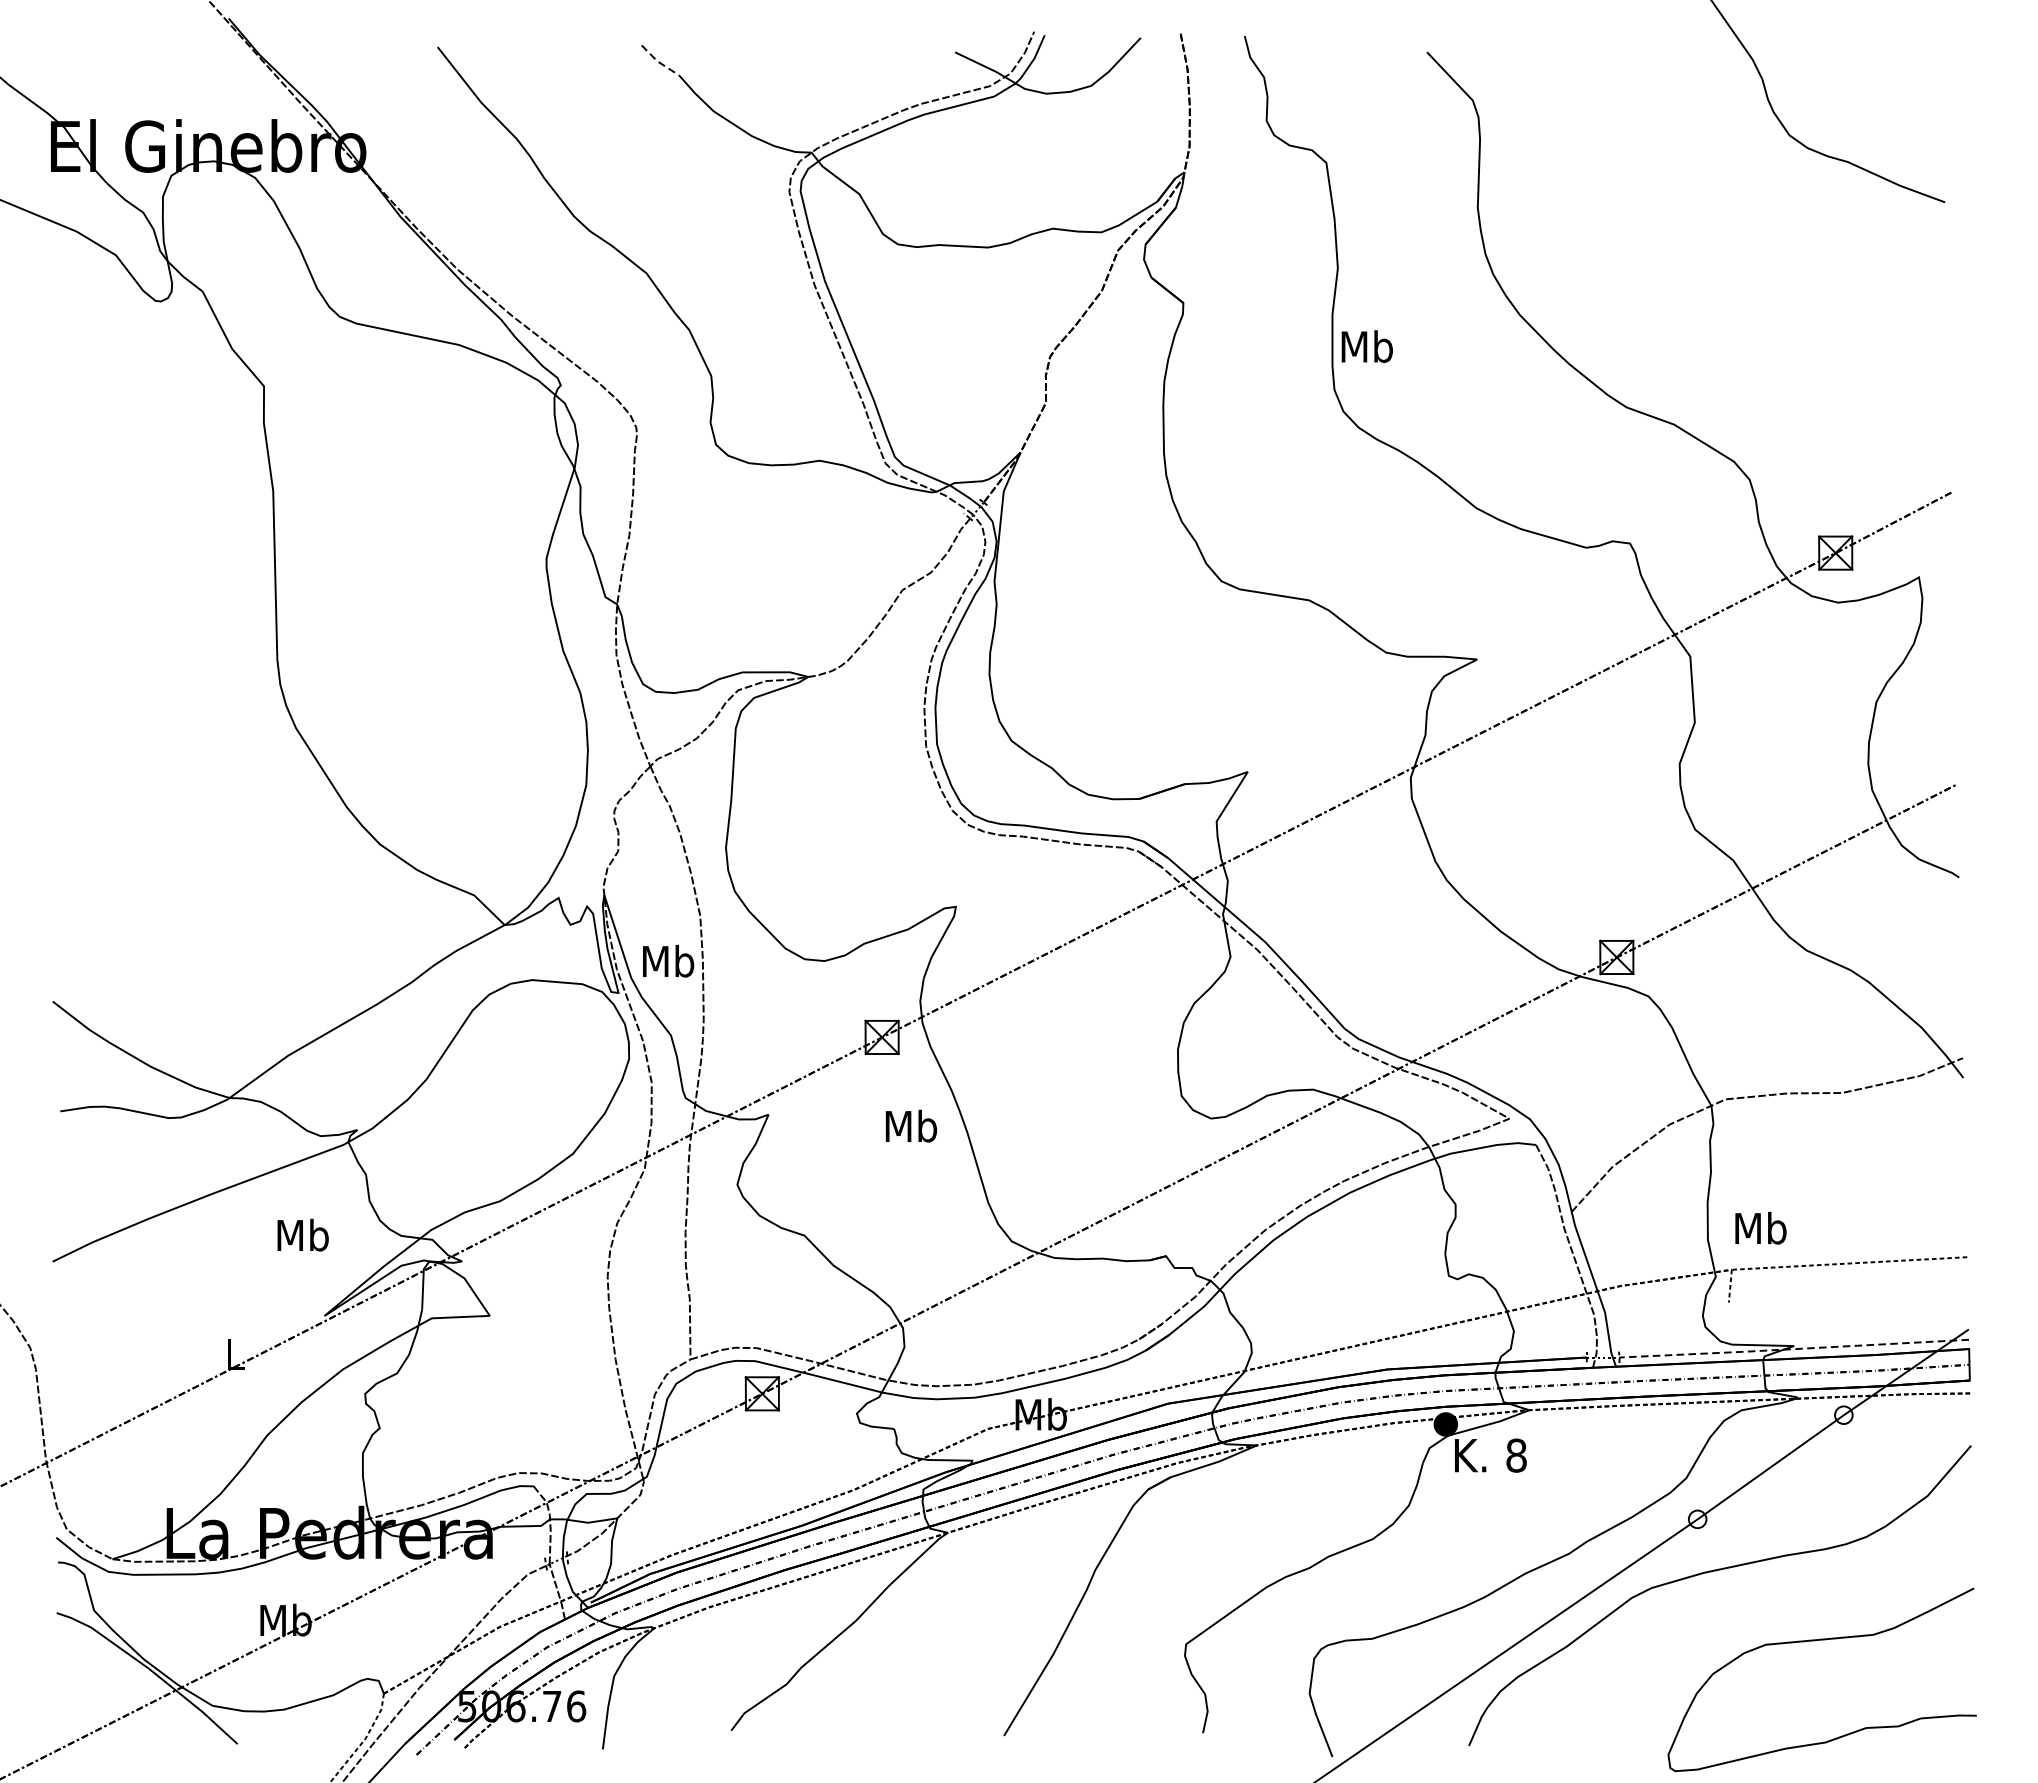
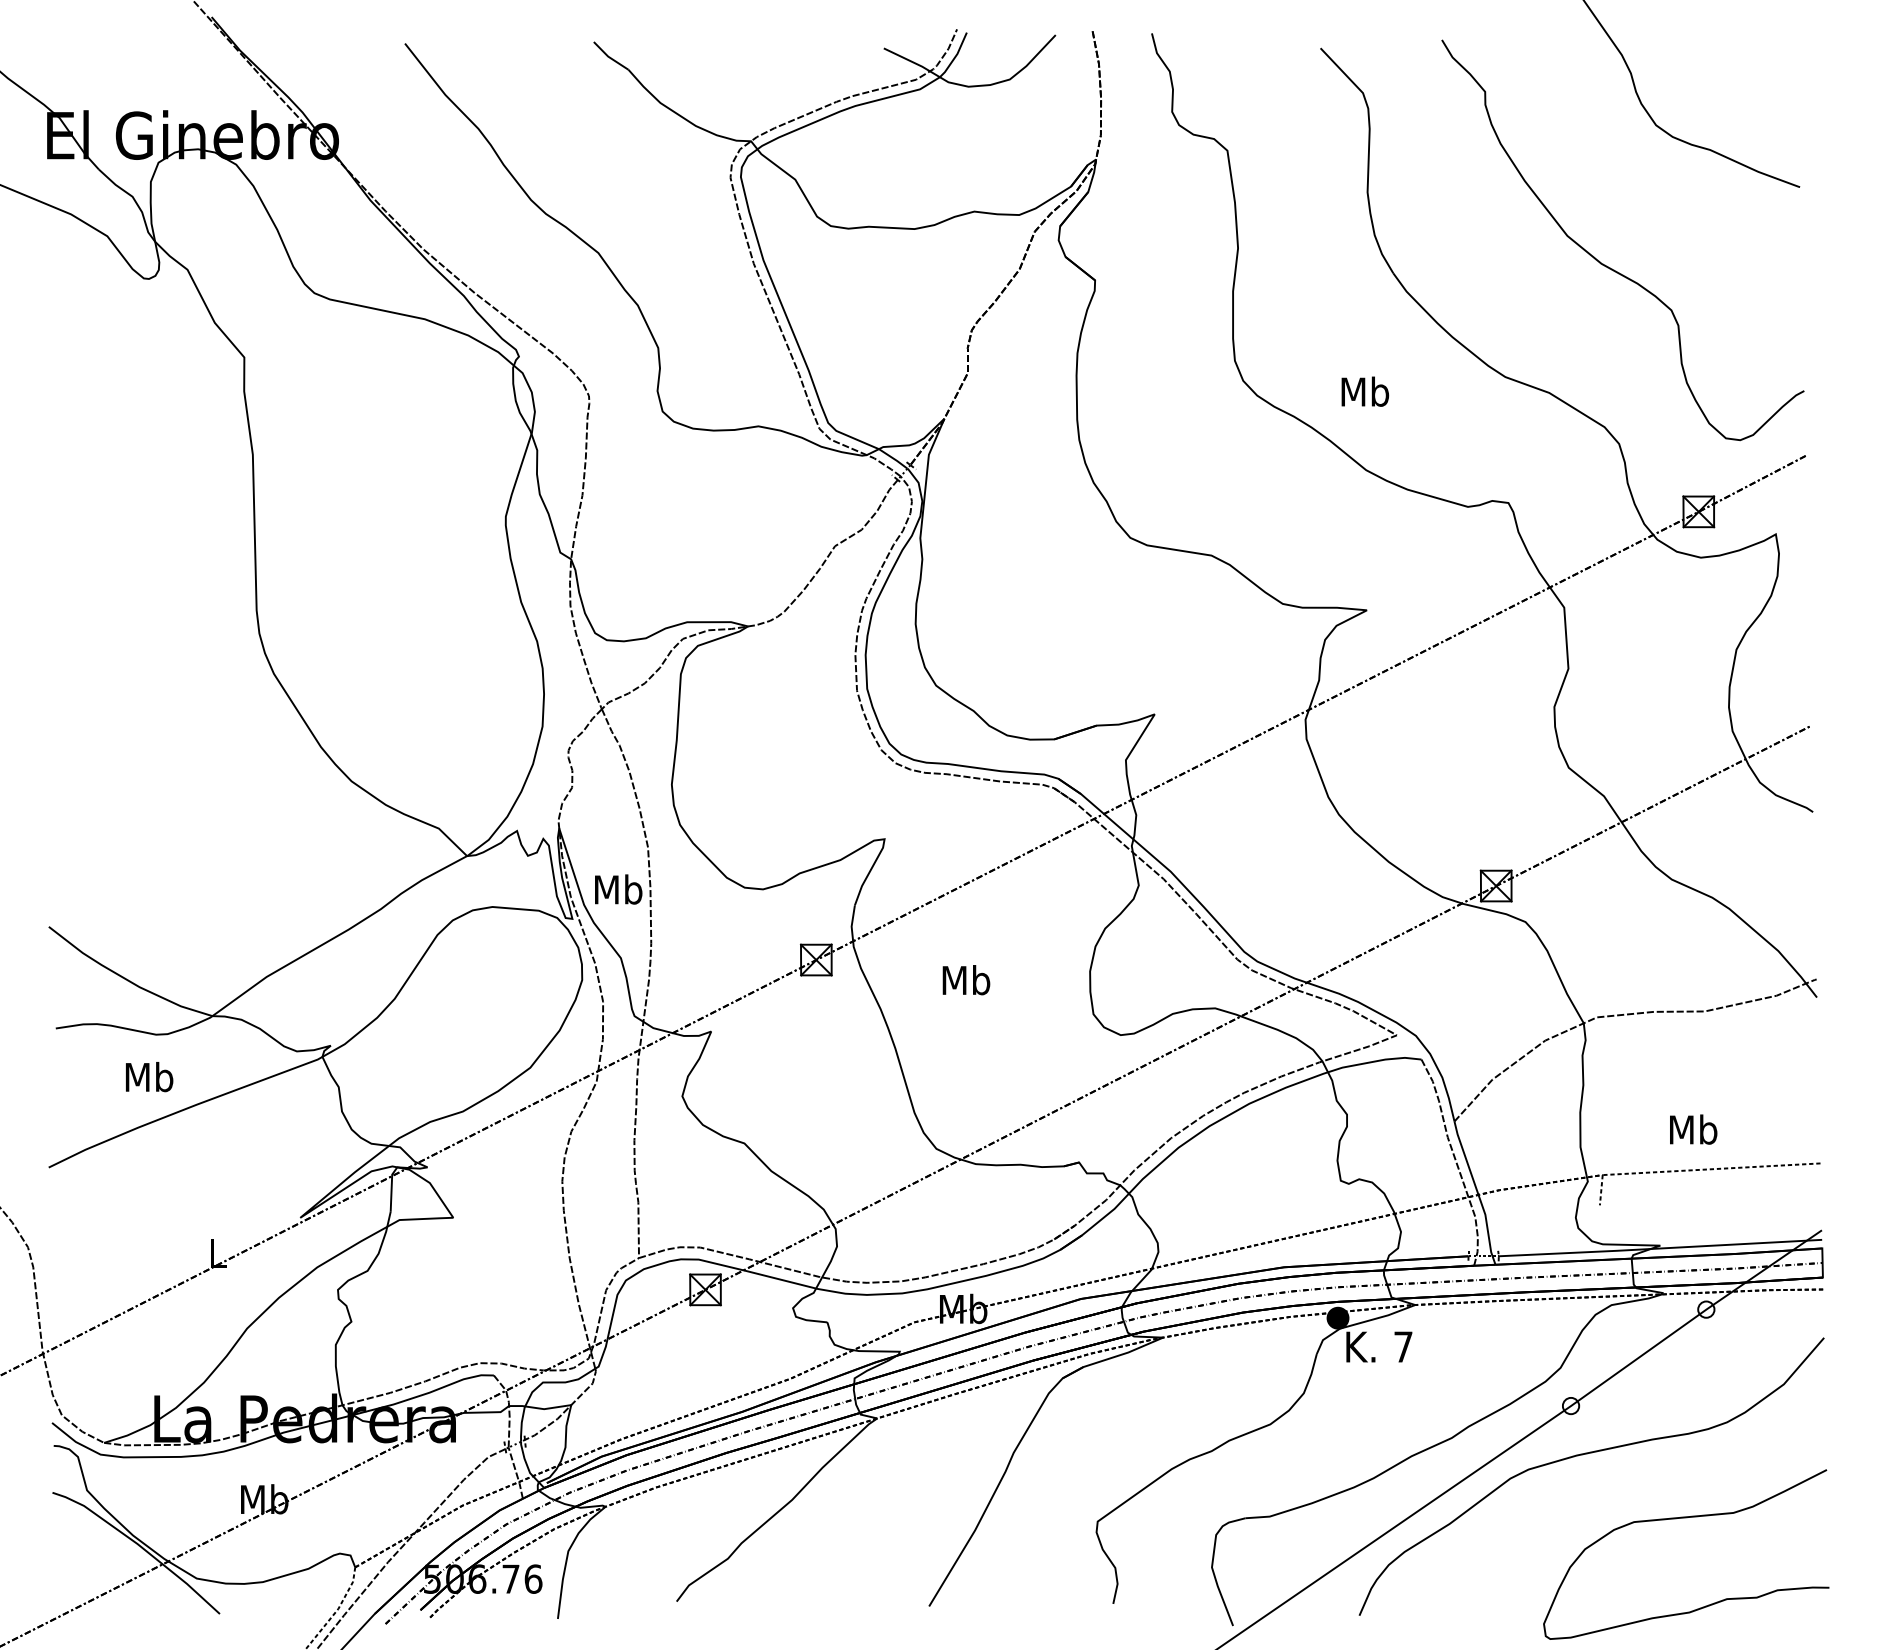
line: (658, 62) -> (609, 57), dashed -> solid
curve: (1734, 285) -> (1605, 264), added
text: (1367, 346) -> (1365, 391), moved
text: (911, 1126) -> (966, 980), moved
text: (1760, 1228) -> (1693, 1129), moved
text: (303, 1235) -> (149, 1077), moved
line: (1793, 1349) -> (1659, 1248), dashed -> solid
text: (1516, 1455) -> (1403, 1346), 8 -> 7

